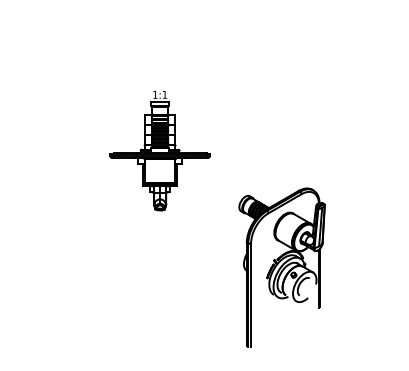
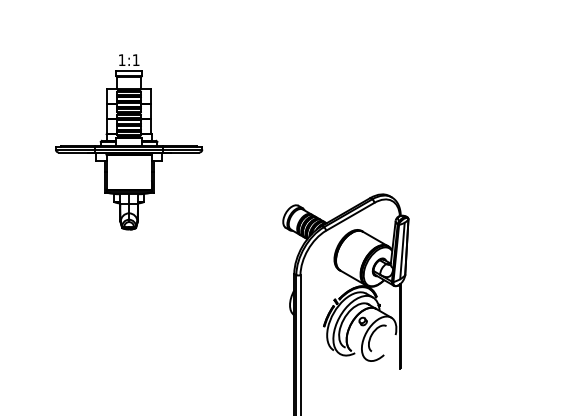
part: (159, 150) -> (128, 141), moved

